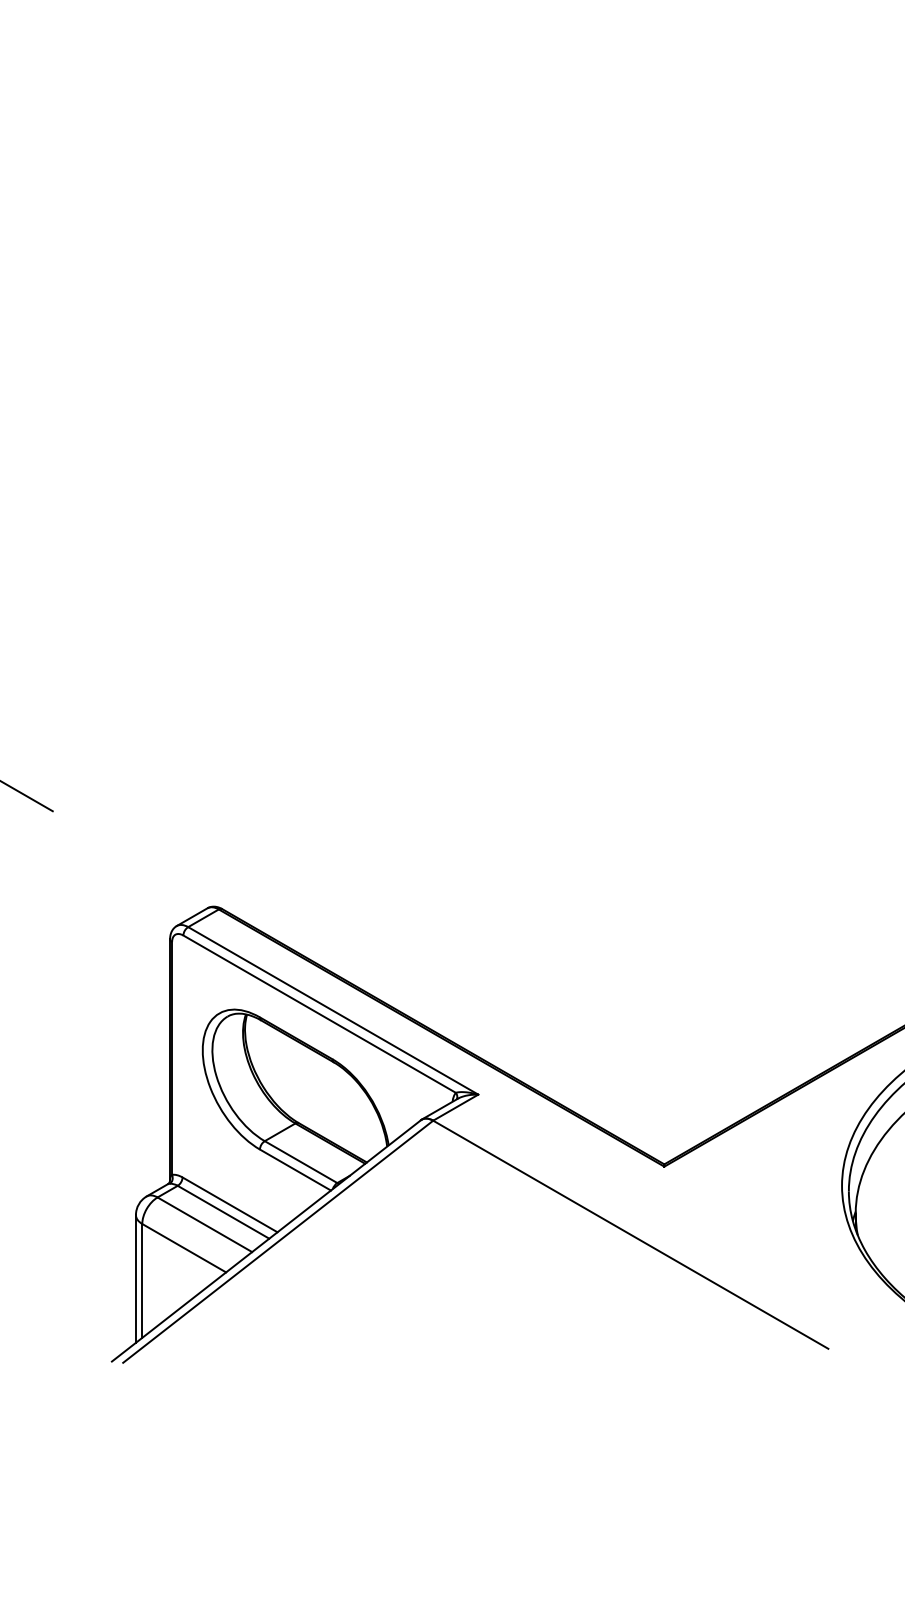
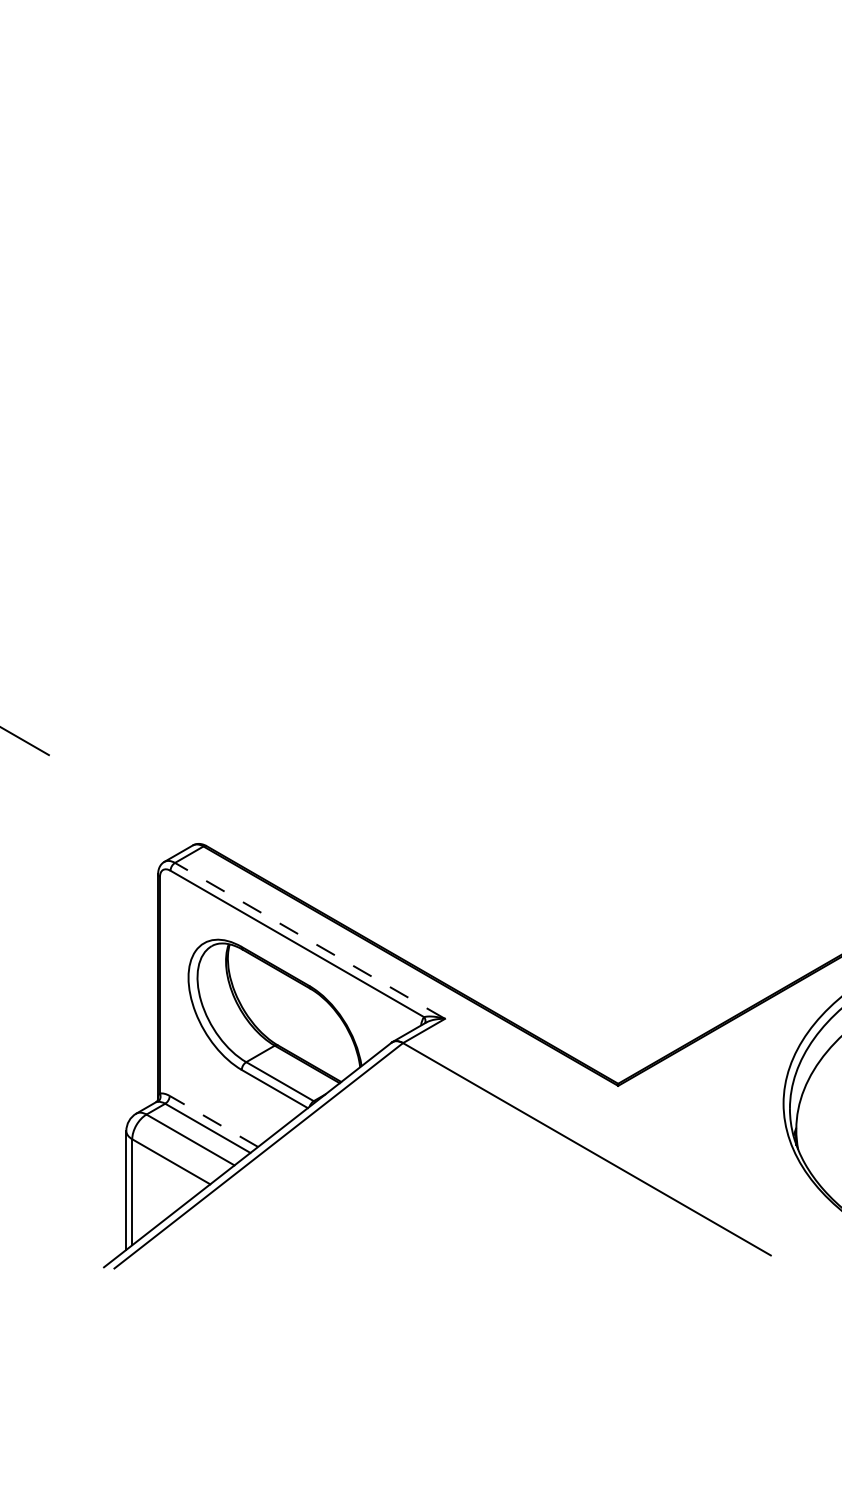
line: (333, 1010) -> (310, 940), solid -> dashed
line: (230, 1204) -> (214, 1121), solid -> dashed

